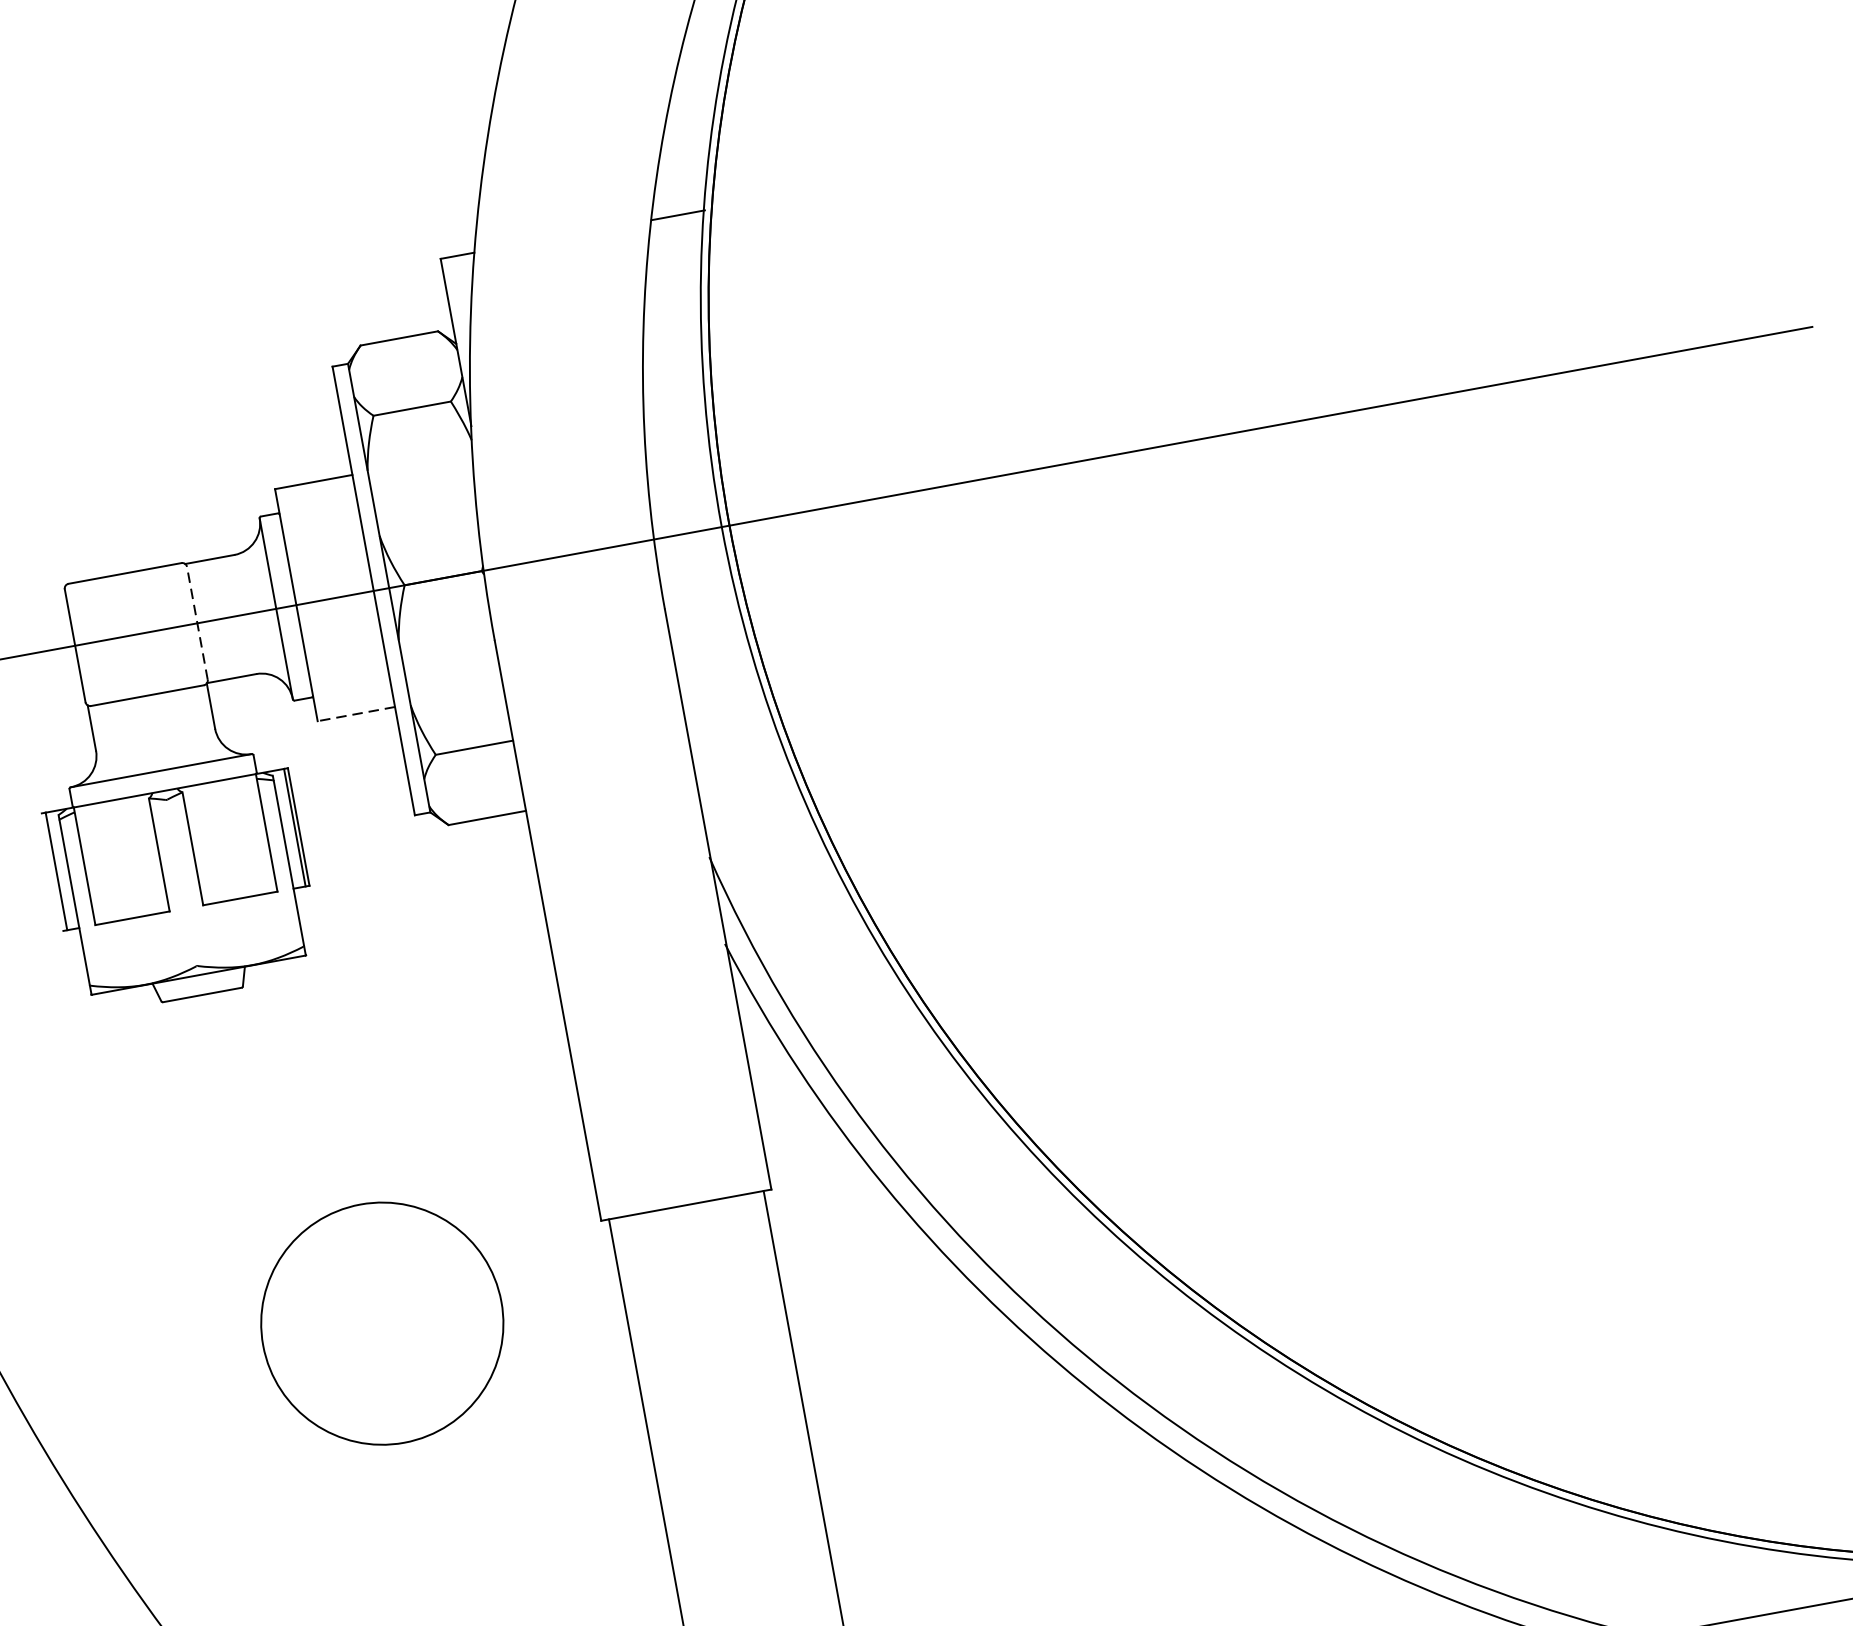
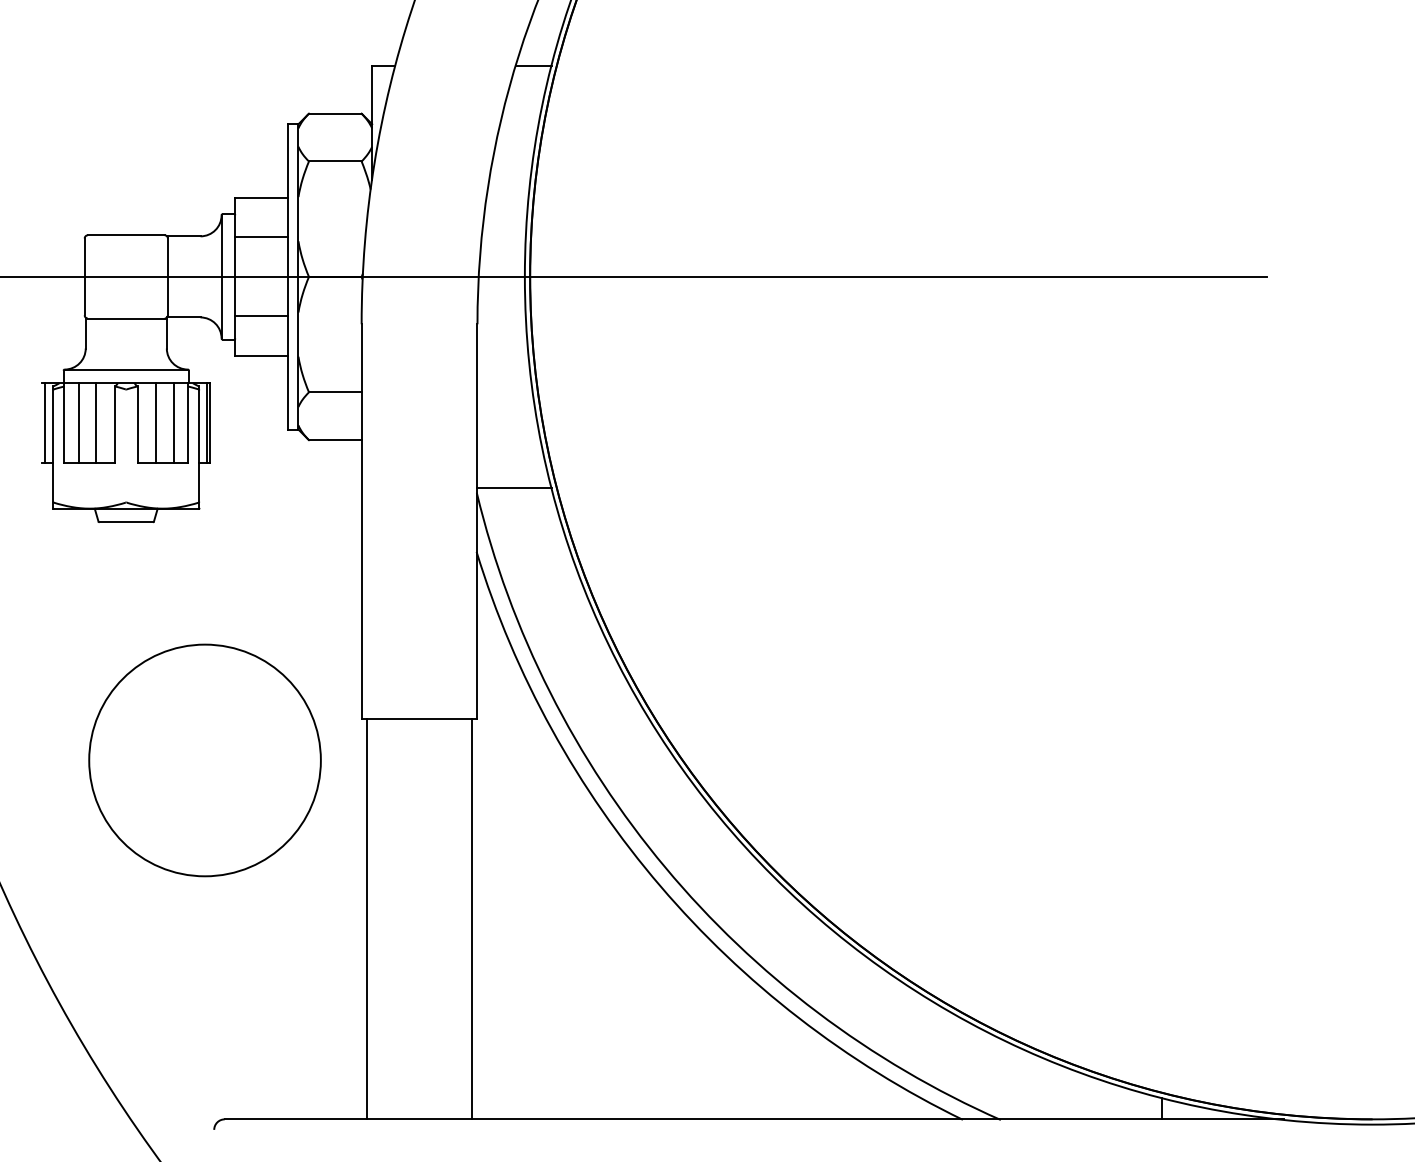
line: (324, 540) -> (261, 237), added
line: (196, 622) -> (167, 276), dashed -> solid
line: (345, 656) -> (261, 316), added
line: (356, 713) -> (261, 355), dashed -> solid
line: (245, 837) -> (173, 423), added
line: (763, 839) -> (514, 487), added
line: (220, 841) -> (156, 423), added
line: (132, 857) -> (96, 423), added
line: (105, 862) -> (78, 423), added
circle: (381, 1323) -> (204, 760), size x1.43

